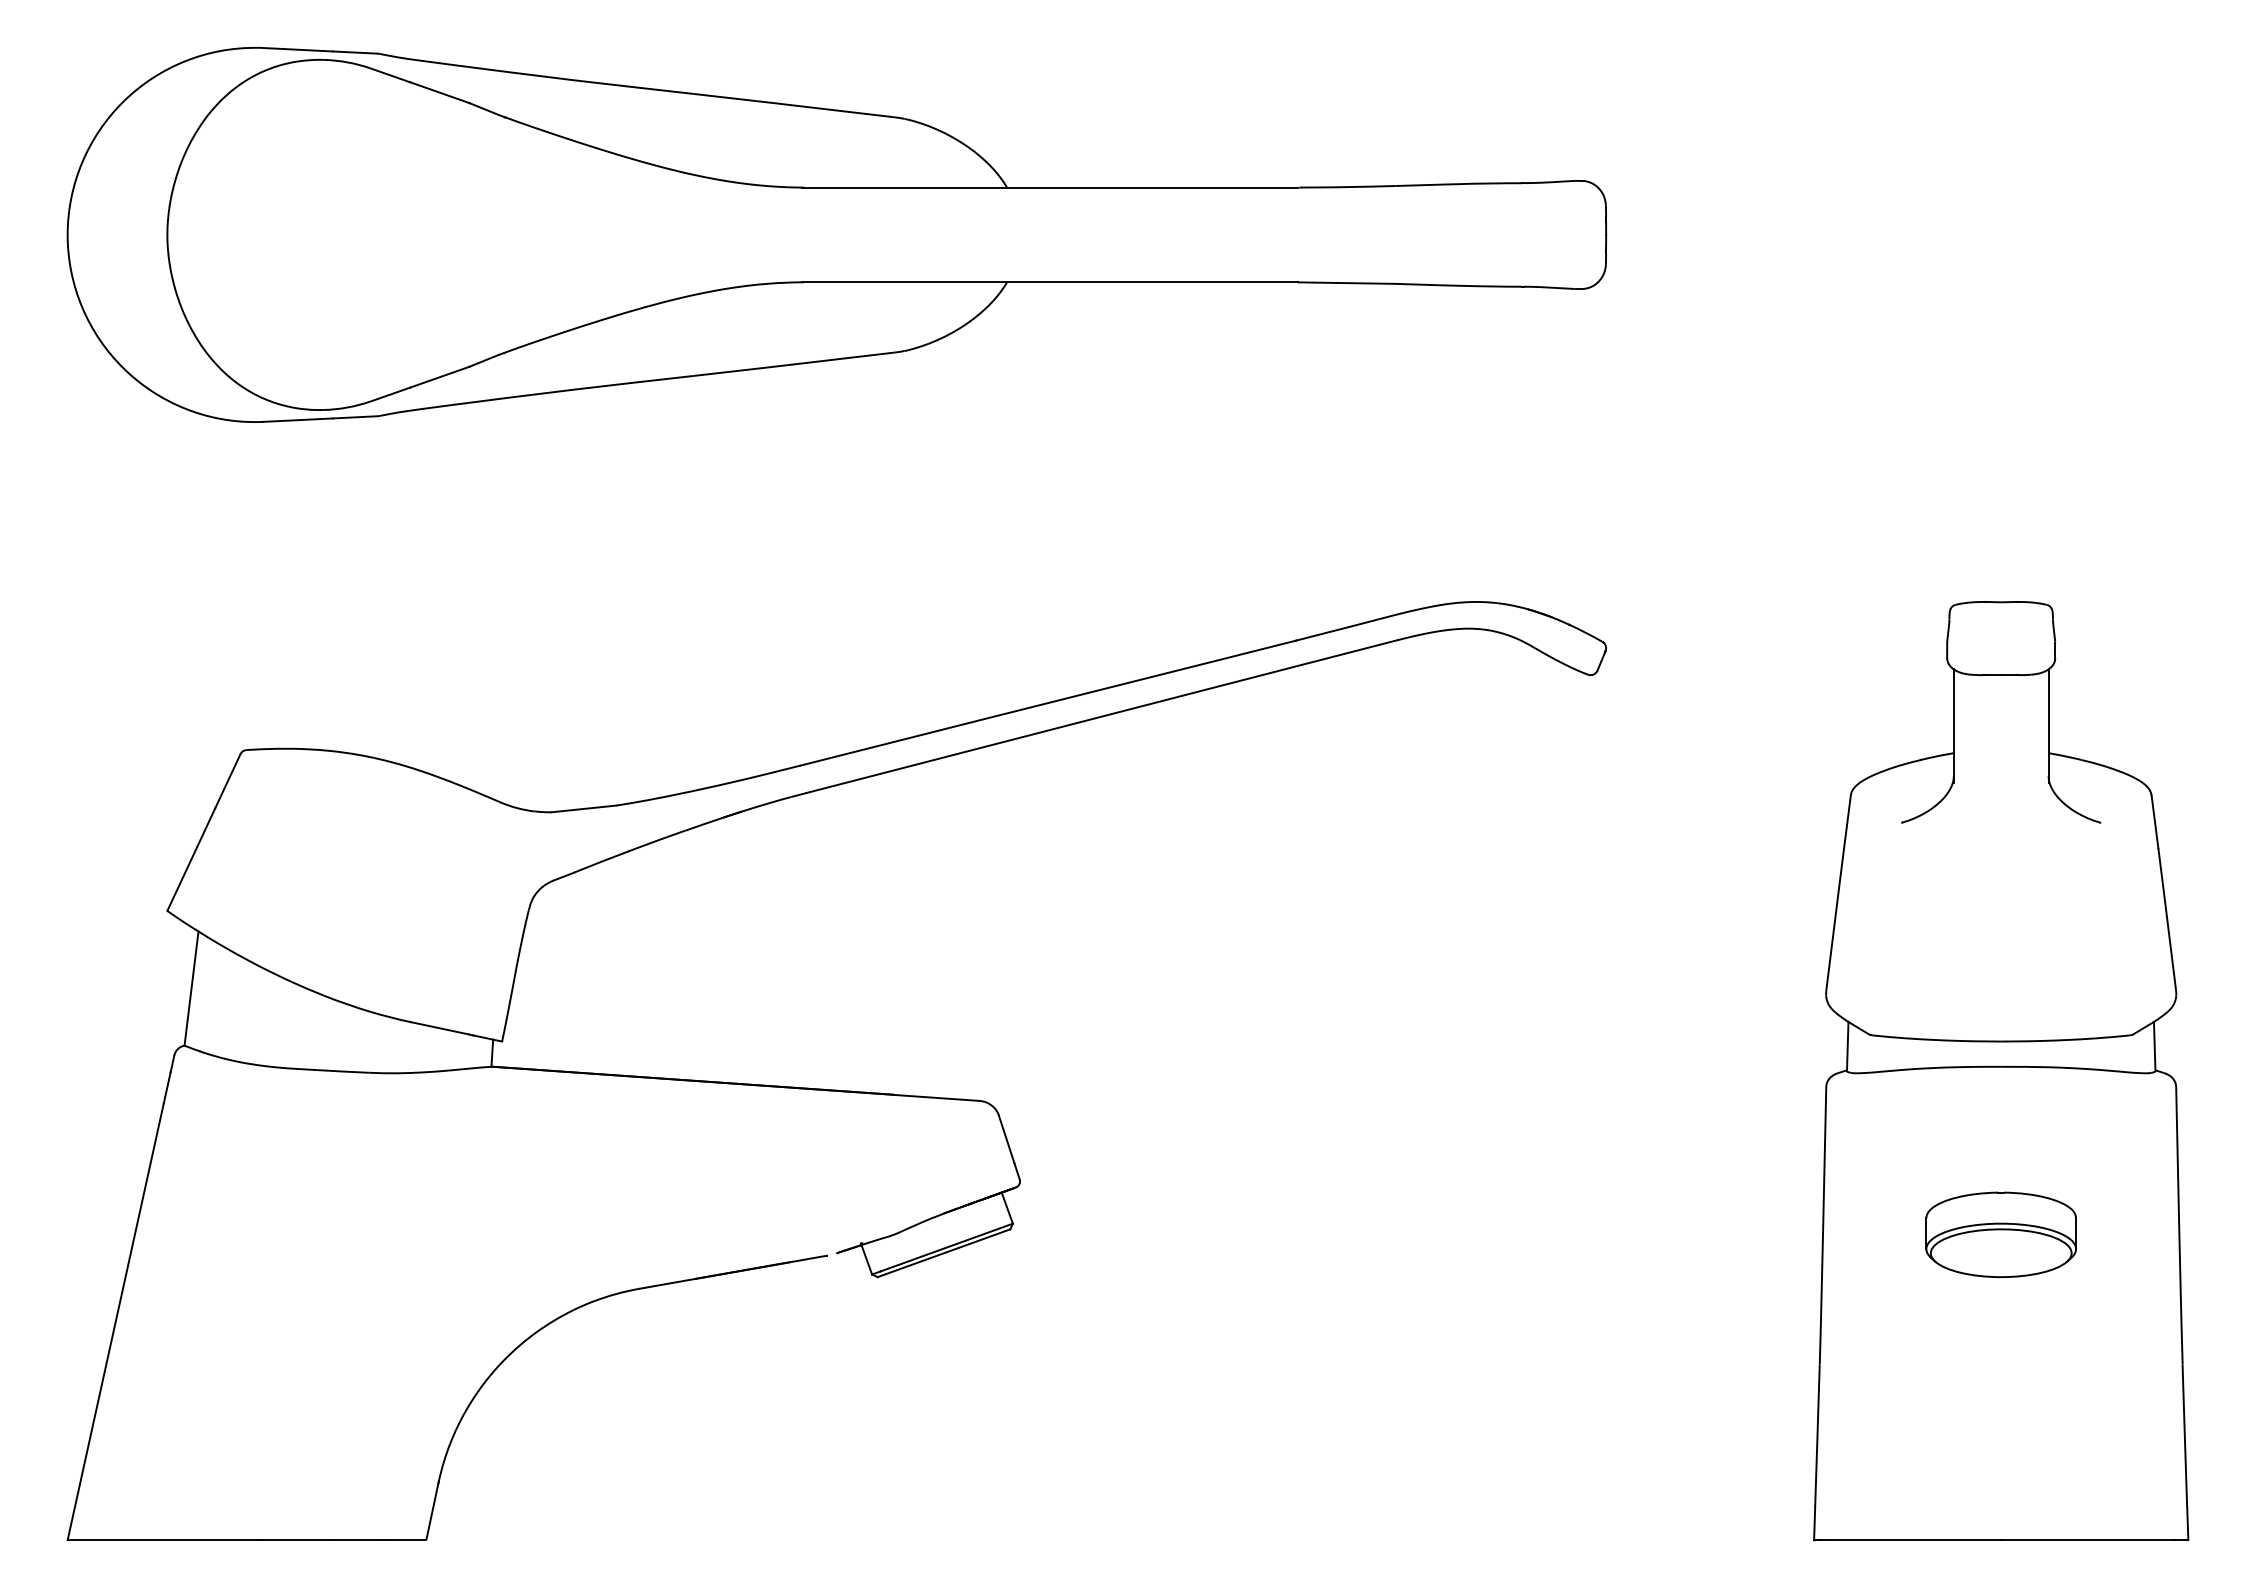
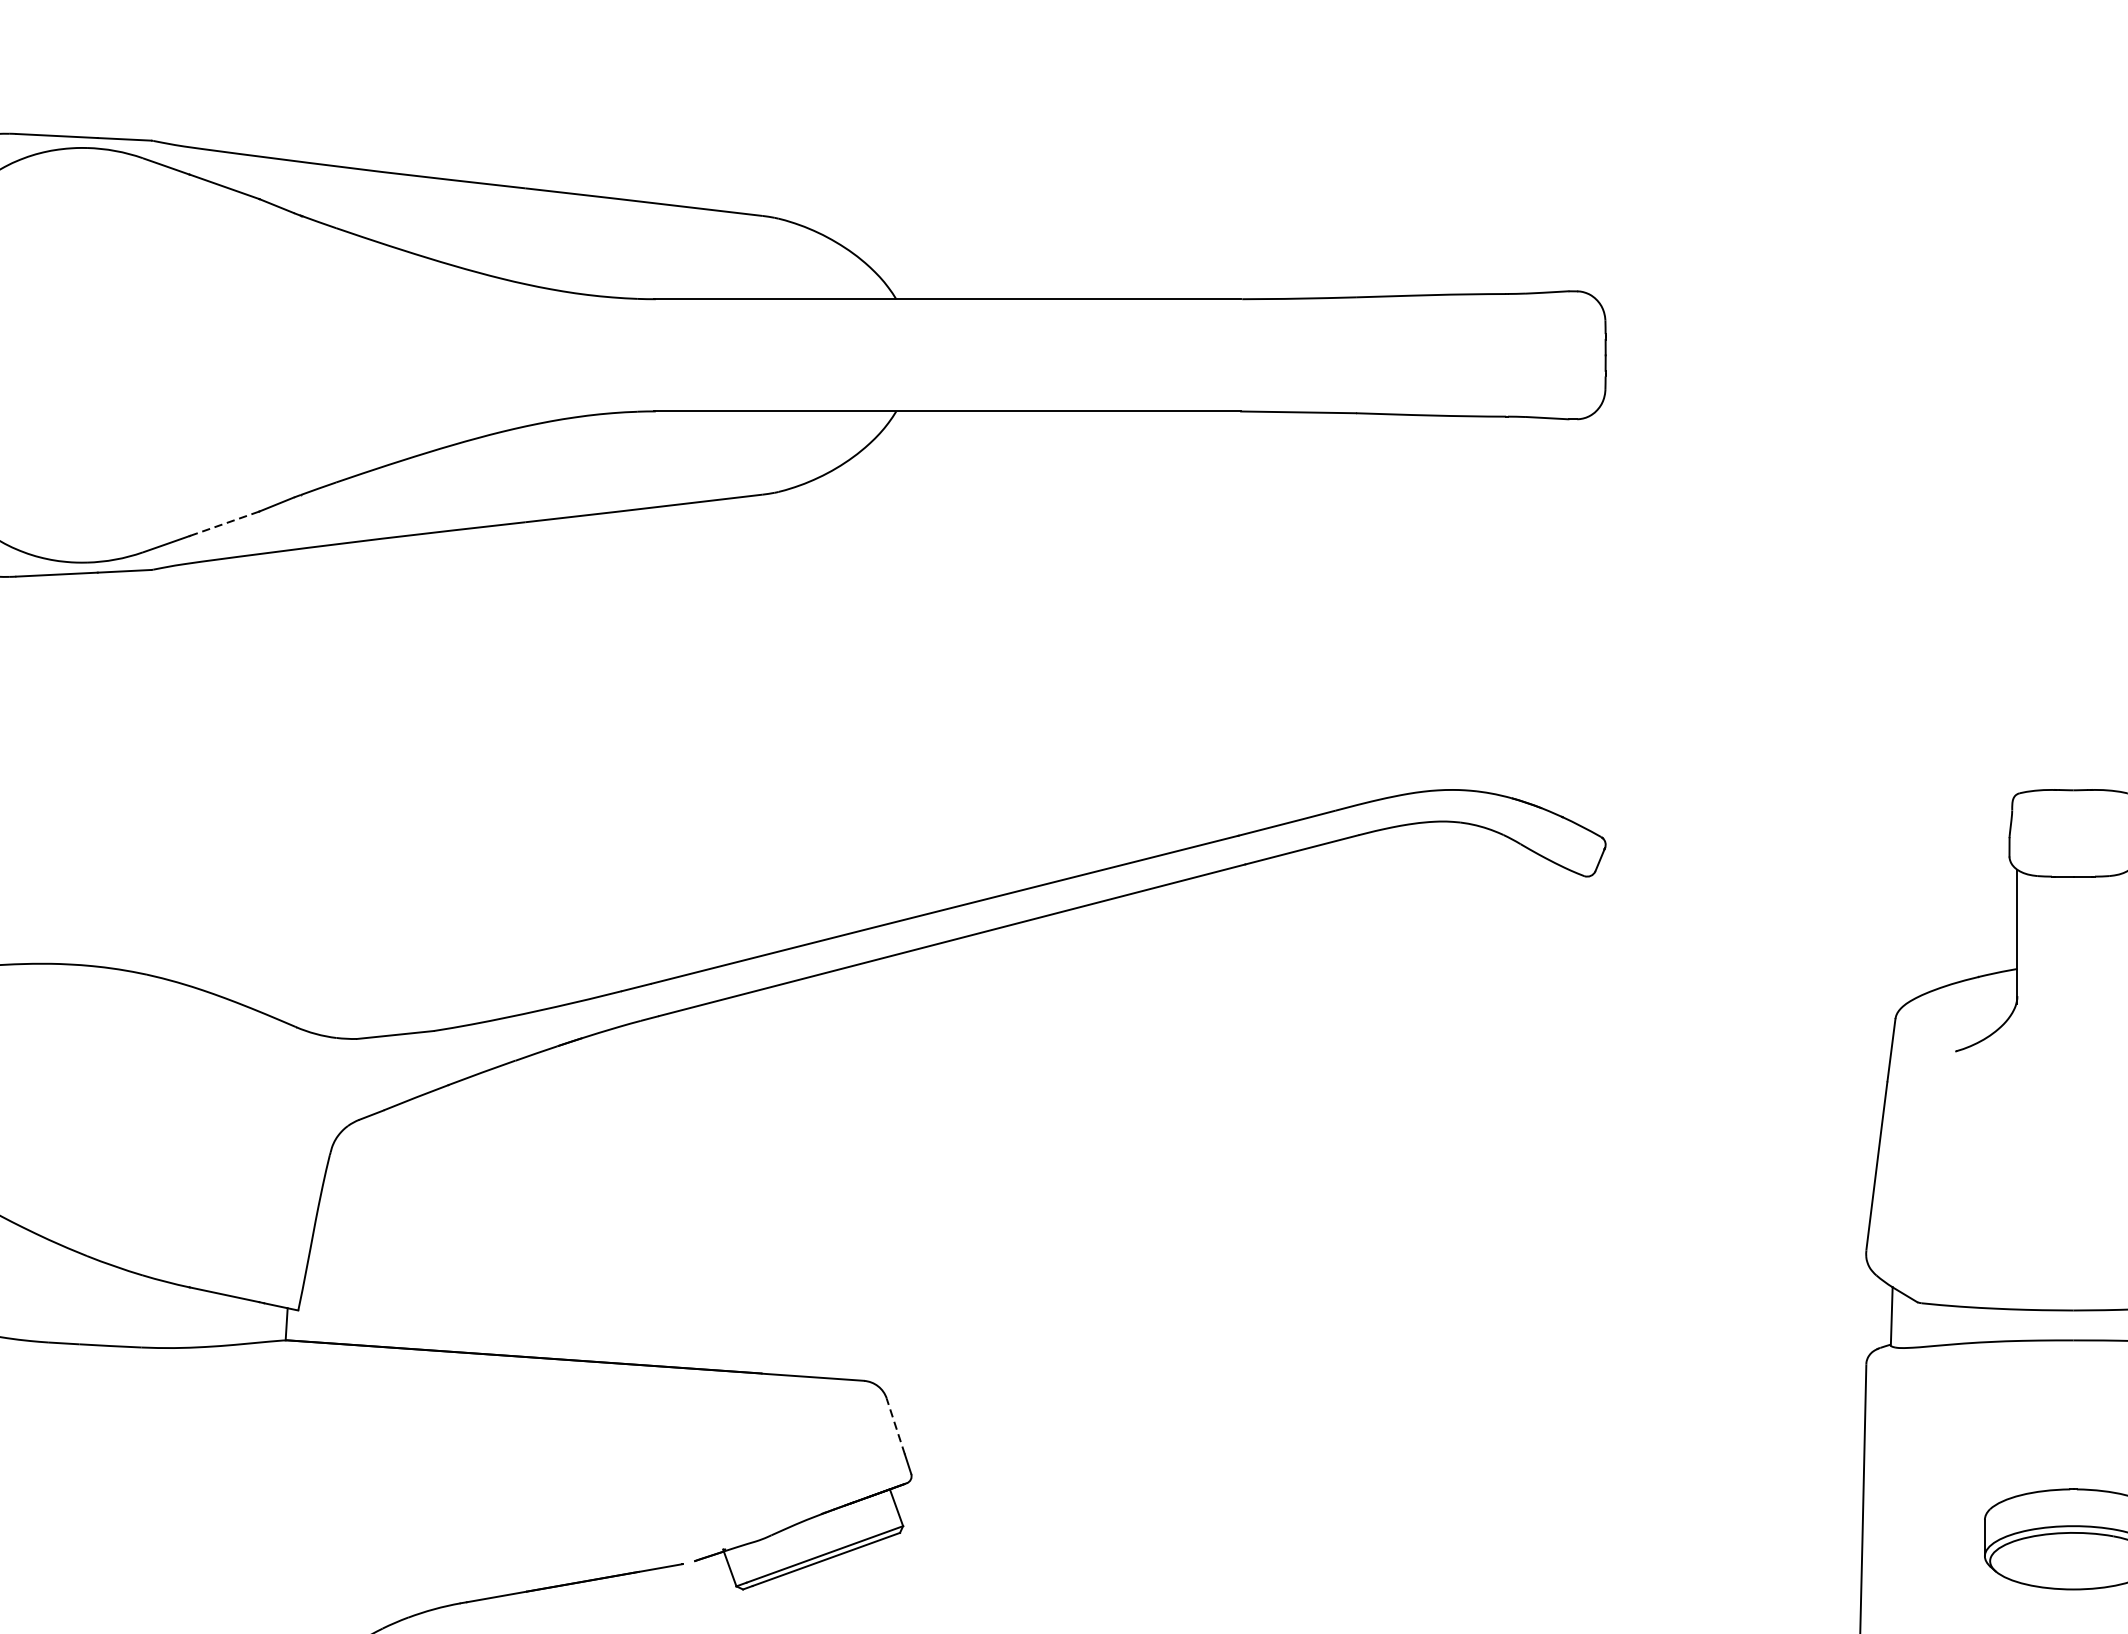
line: (440, 377) -> (225, 524), solid -> dashed
line: (1006, 1139) -> (895, 1426), solid -> dashed

